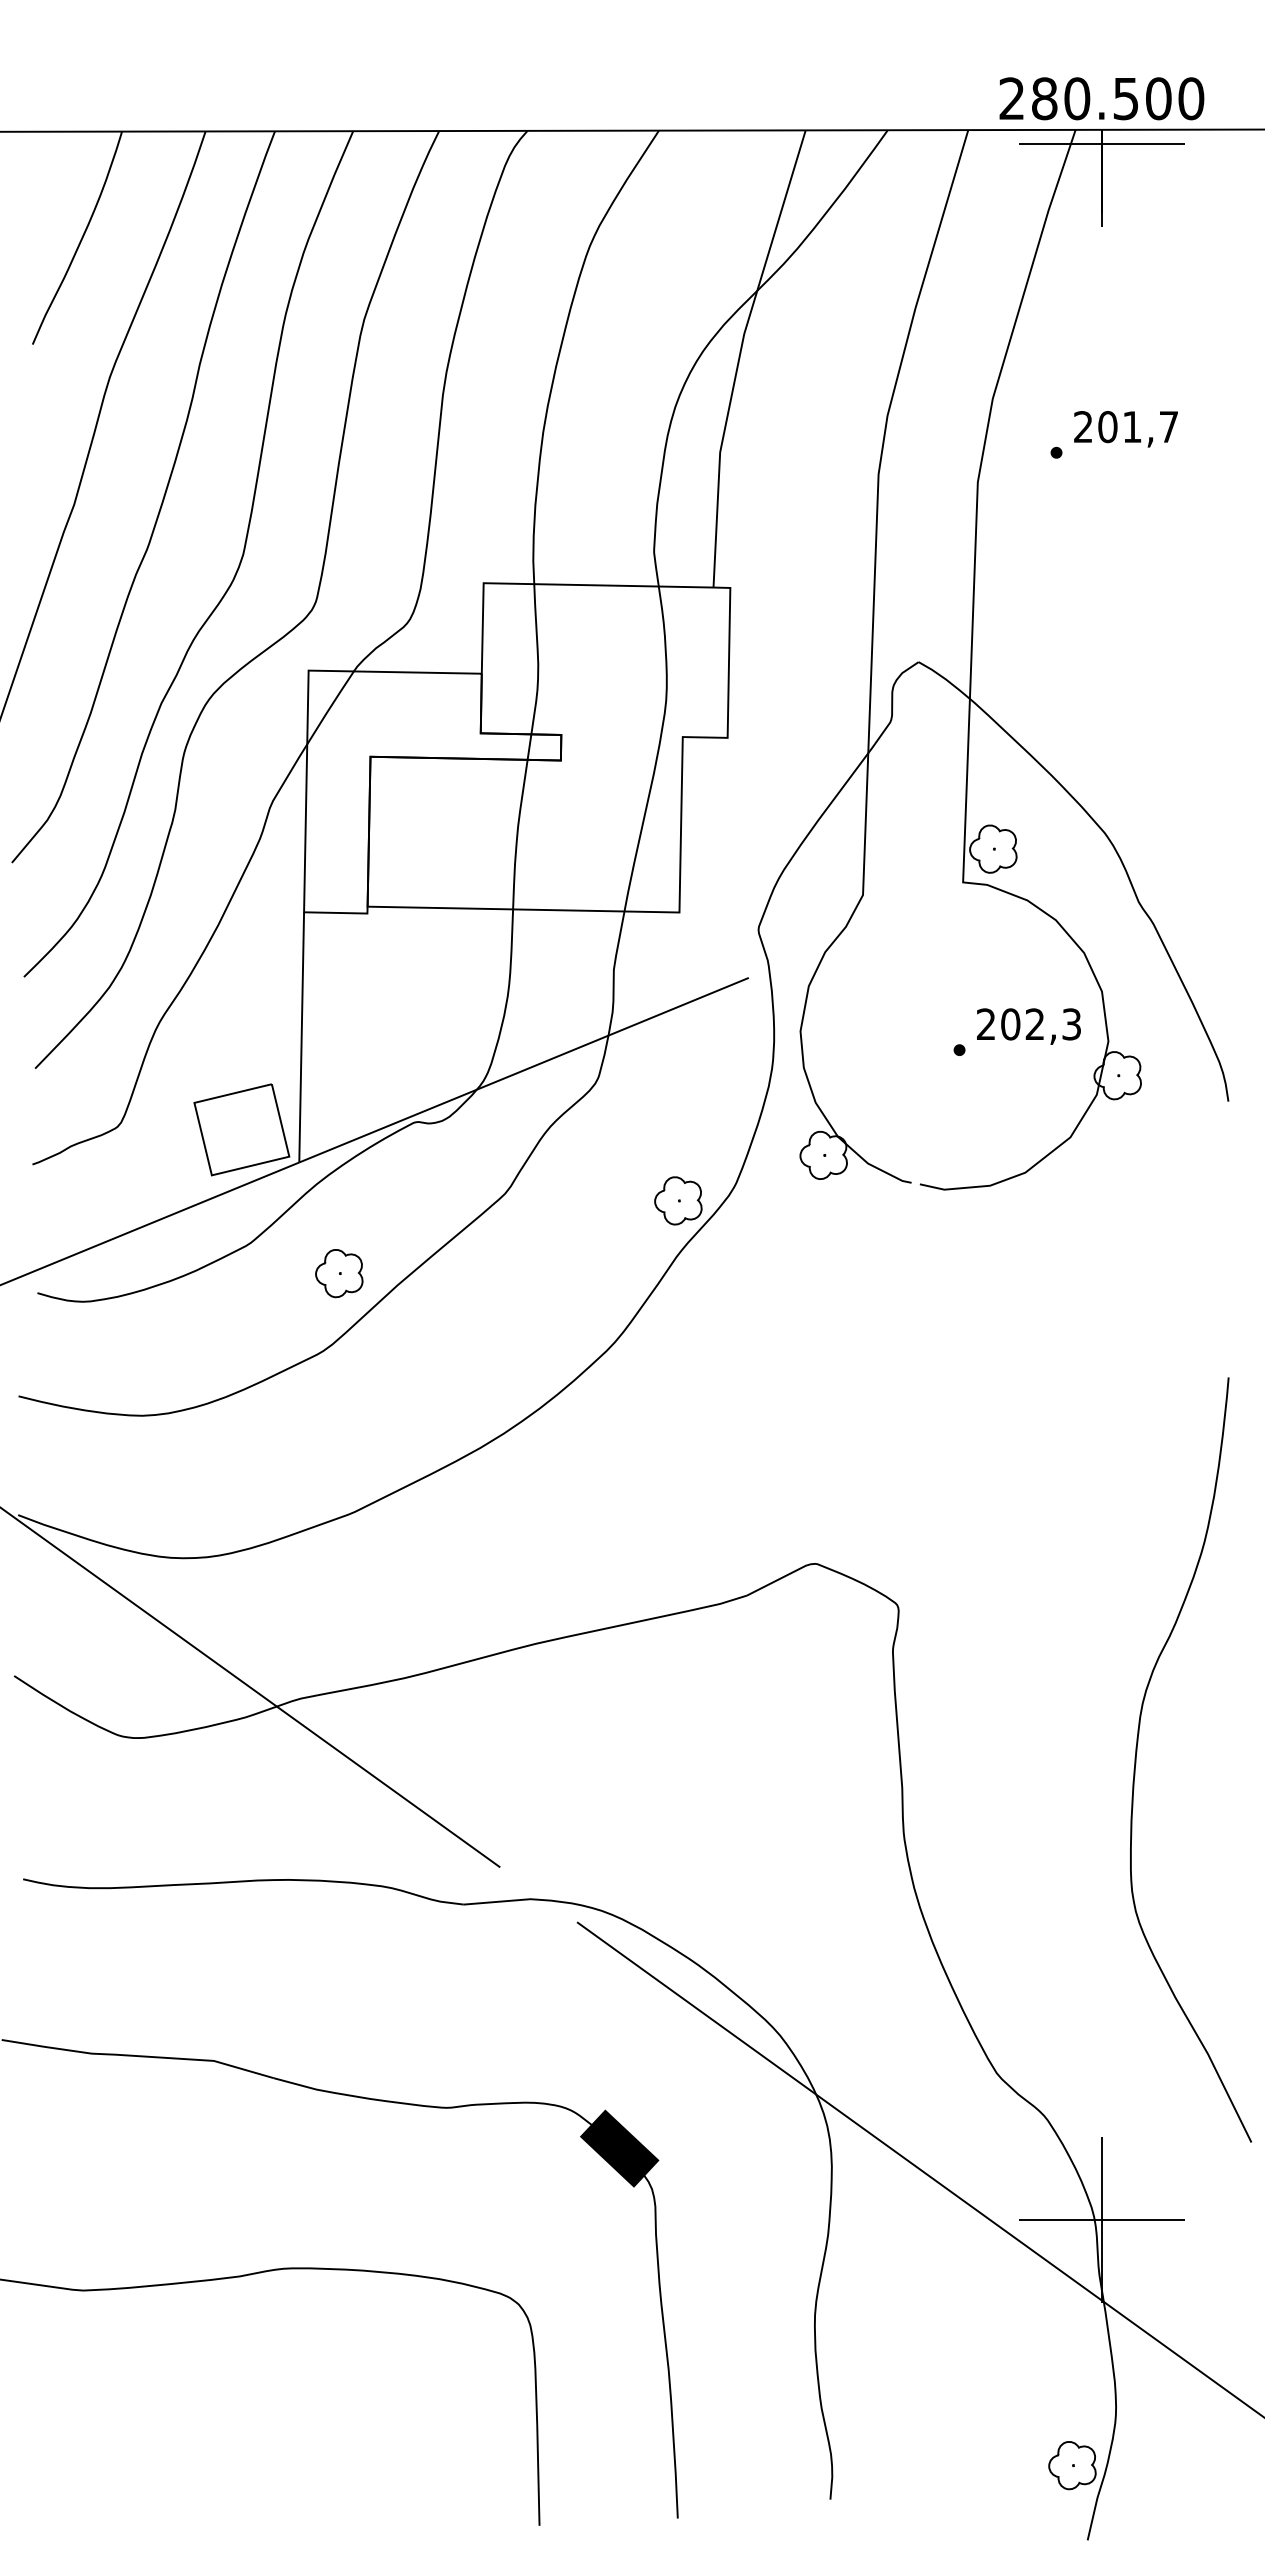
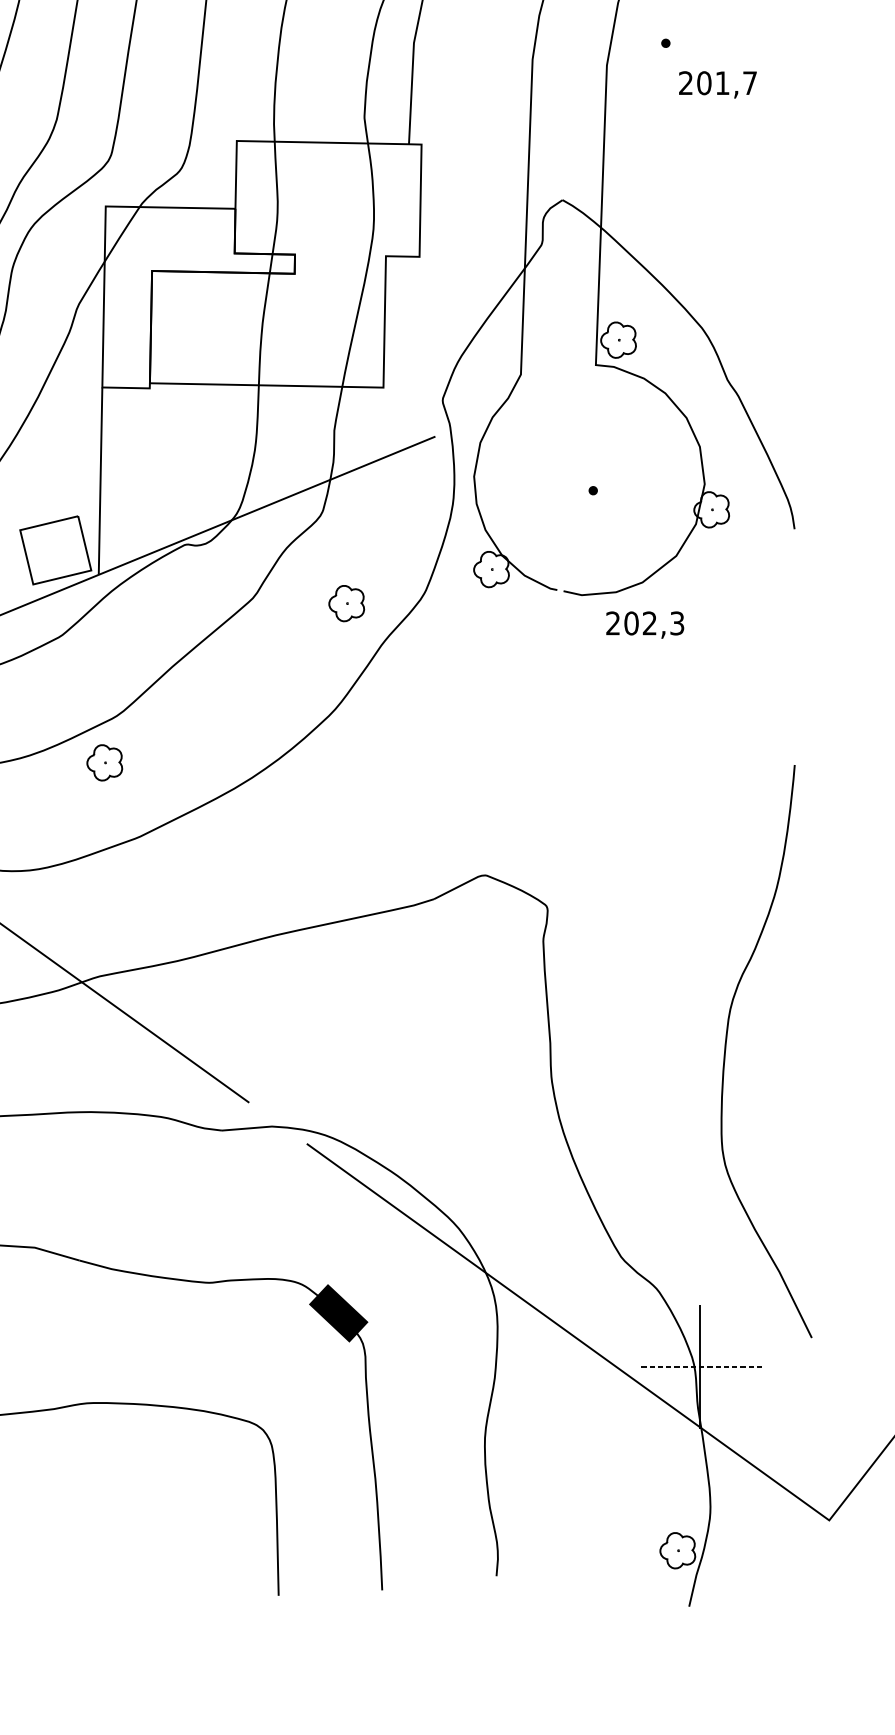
text: (1125, 429) -> (717, 85), moved
text: (1028, 1026) -> (644, 625), moved
part: (678, 1200) -> (346, 603), moved
part: (339, 1273) -> (104, 762), moved
curve: (1137, 1752) -> (726, 1045), moved
line: (1101, 2219) -> (699, 1366), solid -> dashed

